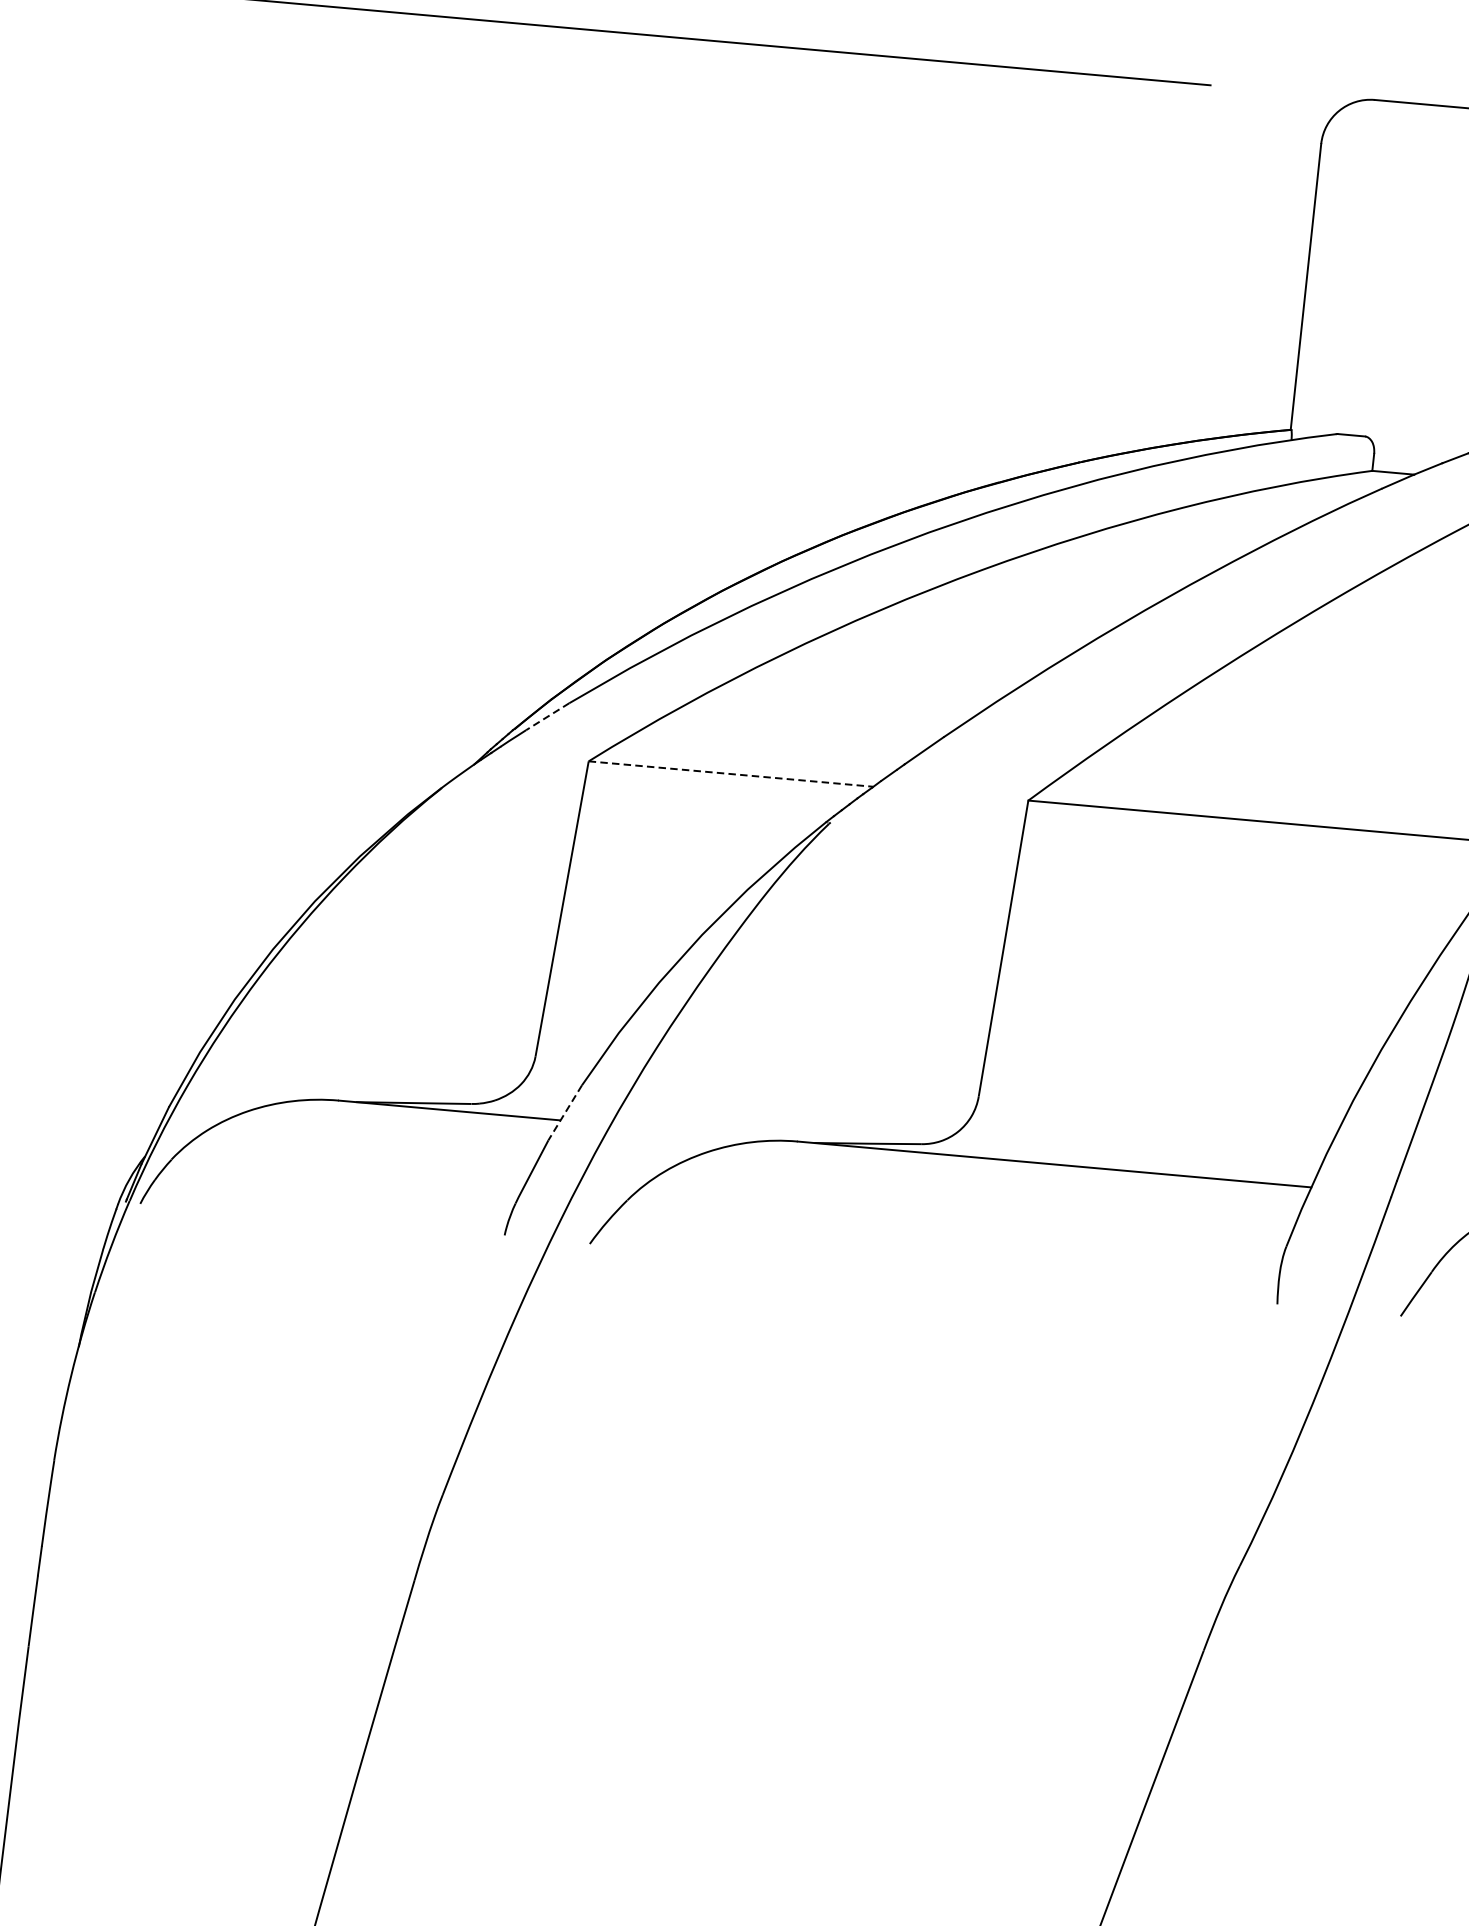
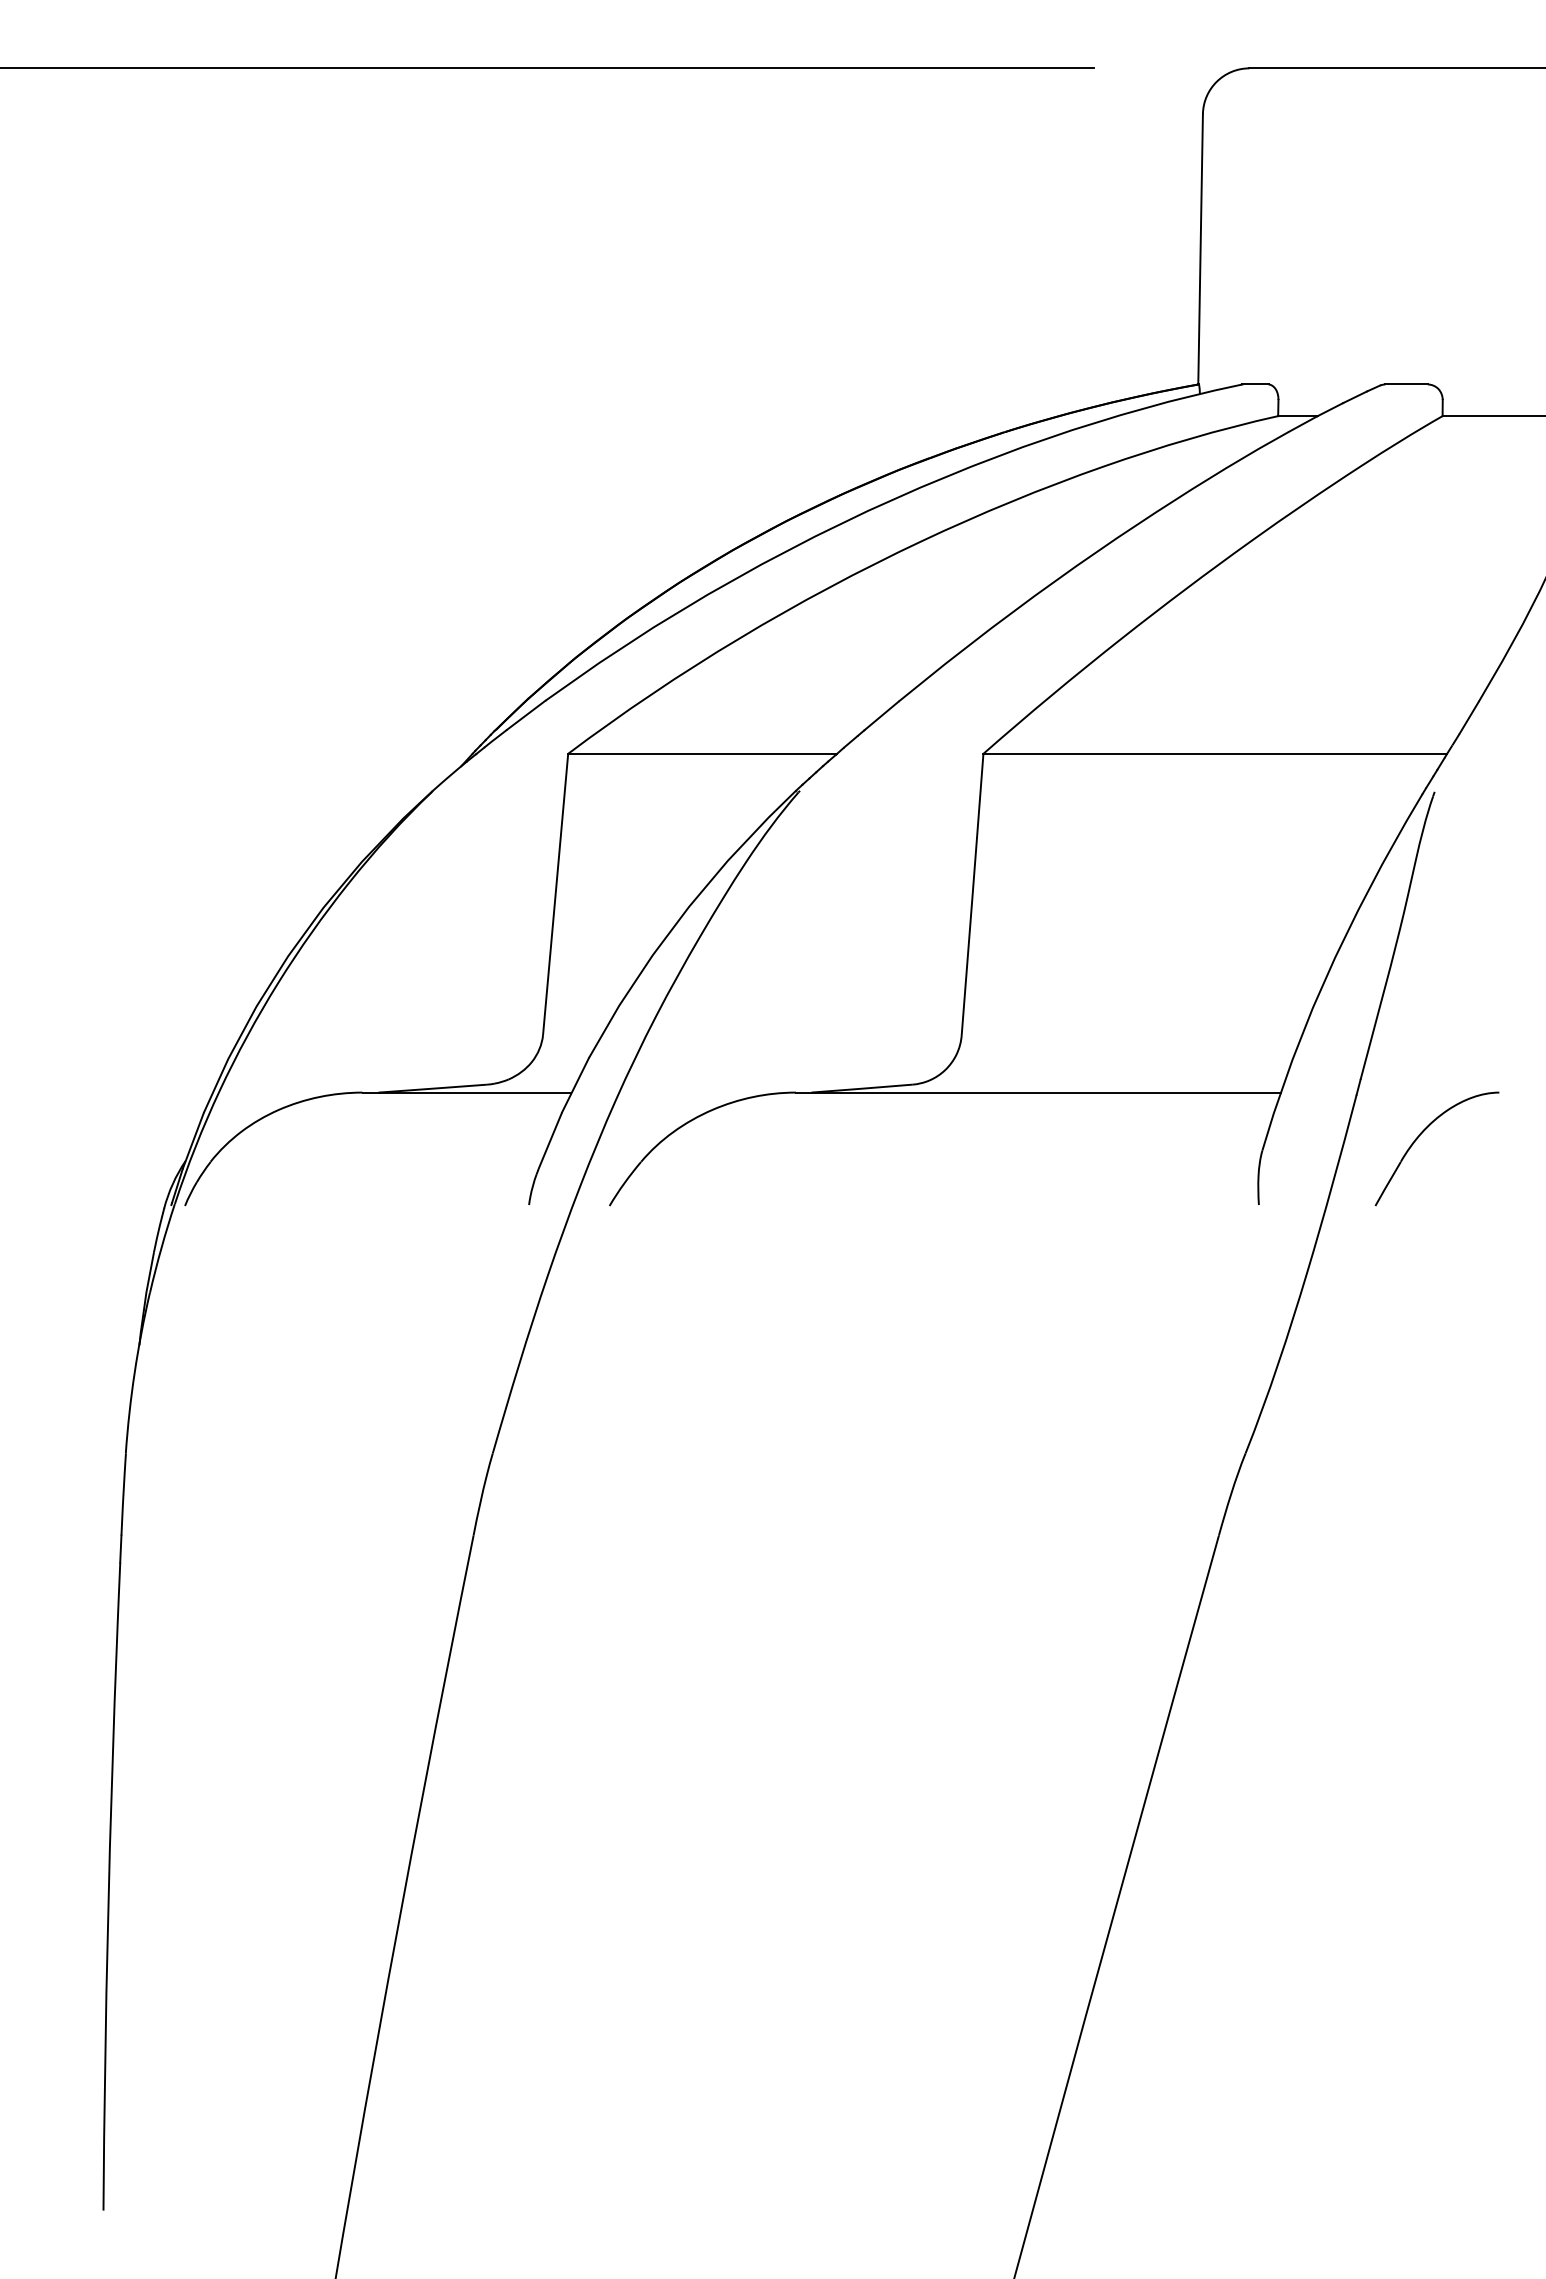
line: (548, 716) -> (526, 715), dashed -> solid
line: (731, 773) -> (703, 753), dashed -> solid
line: (565, 1113) -> (575, 1085), dashed -> solid

